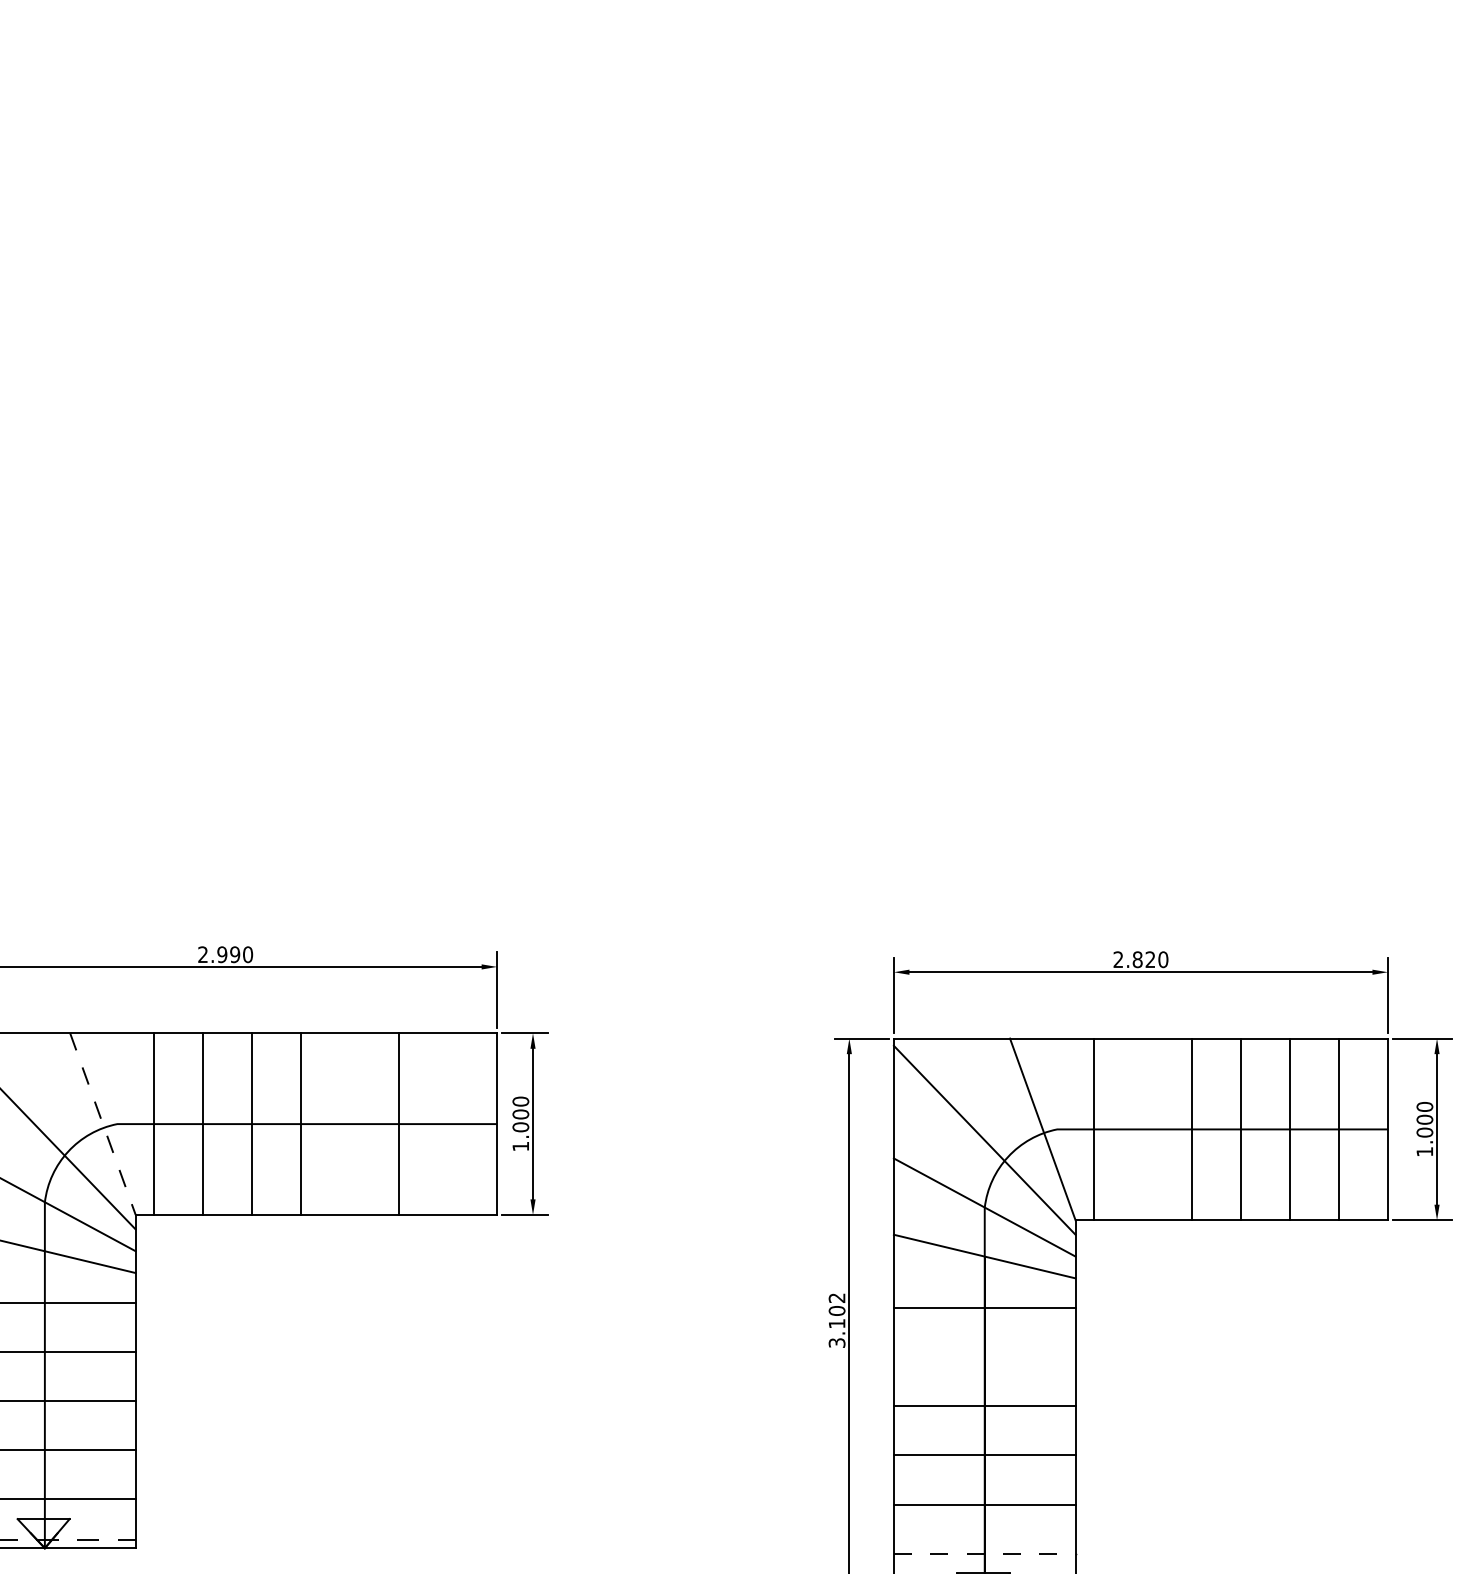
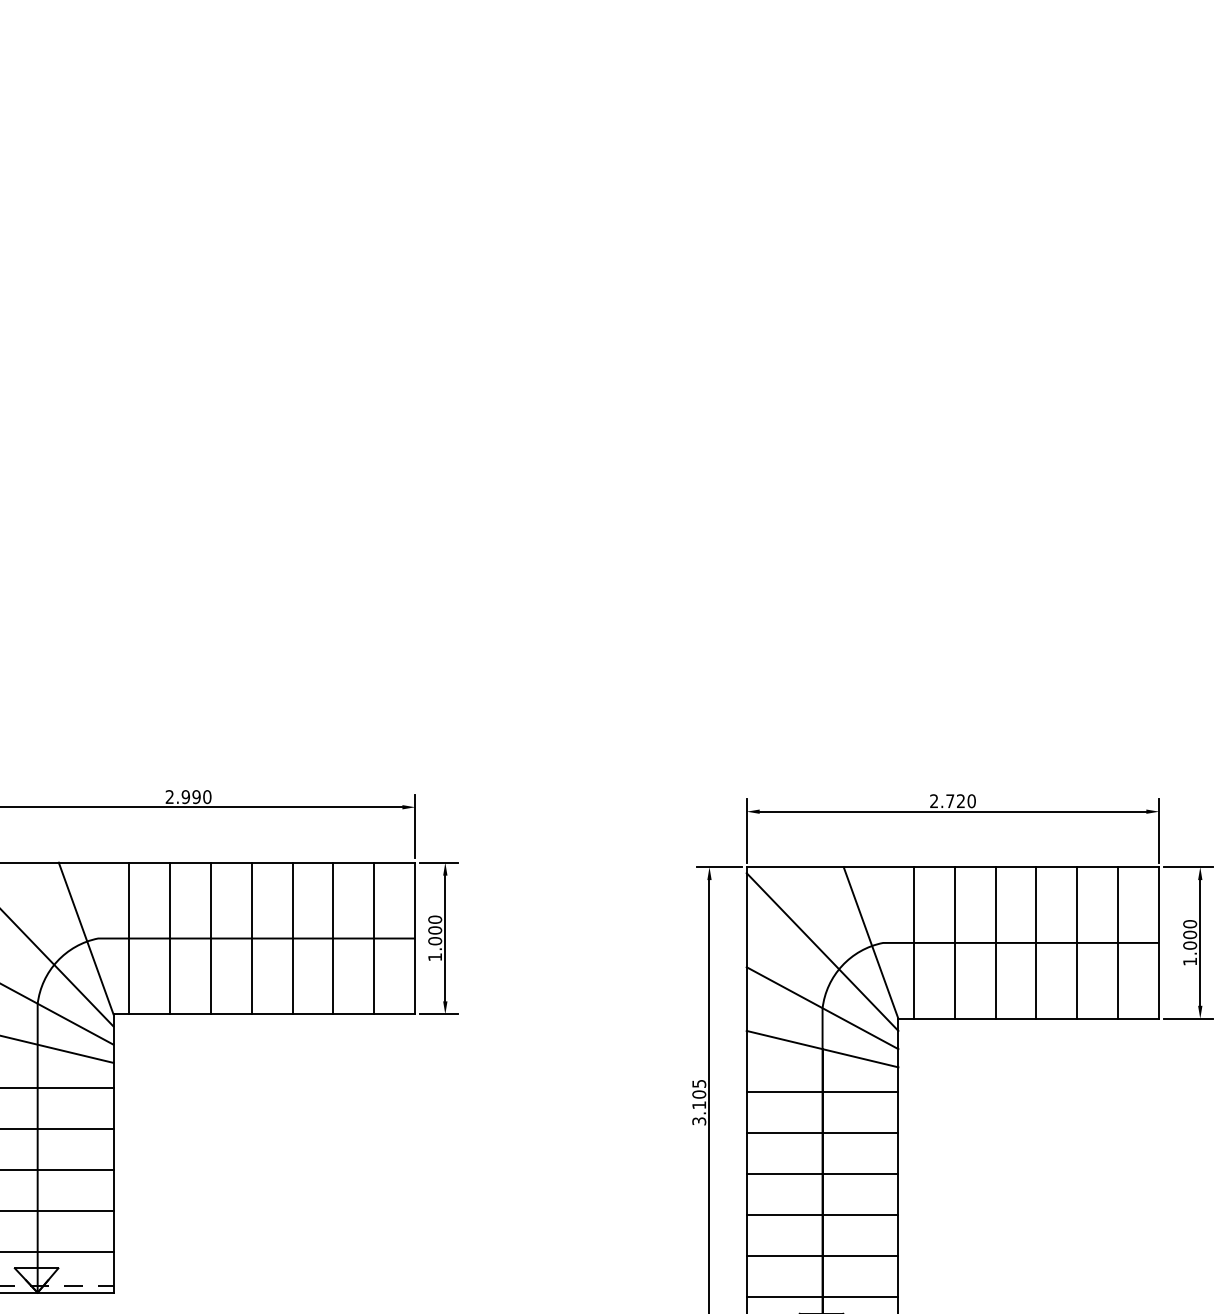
text: (1137, 959) -> (950, 801), 2.820 -> 2.720
line: (350, 1123) -> (292, 938), added
line: (448, 1123) -> (374, 938), added
line: (102, 1124) -> (85, 938), dashed -> solid
line: (1142, 1129) -> (954, 943), added
text: (836, 1297) -> (698, 1083), 3.102 -> 3.105
line: (984, 1357) -> (822, 1133), added
line: (984, 1553) -> (822, 1297), dashed -> solid

